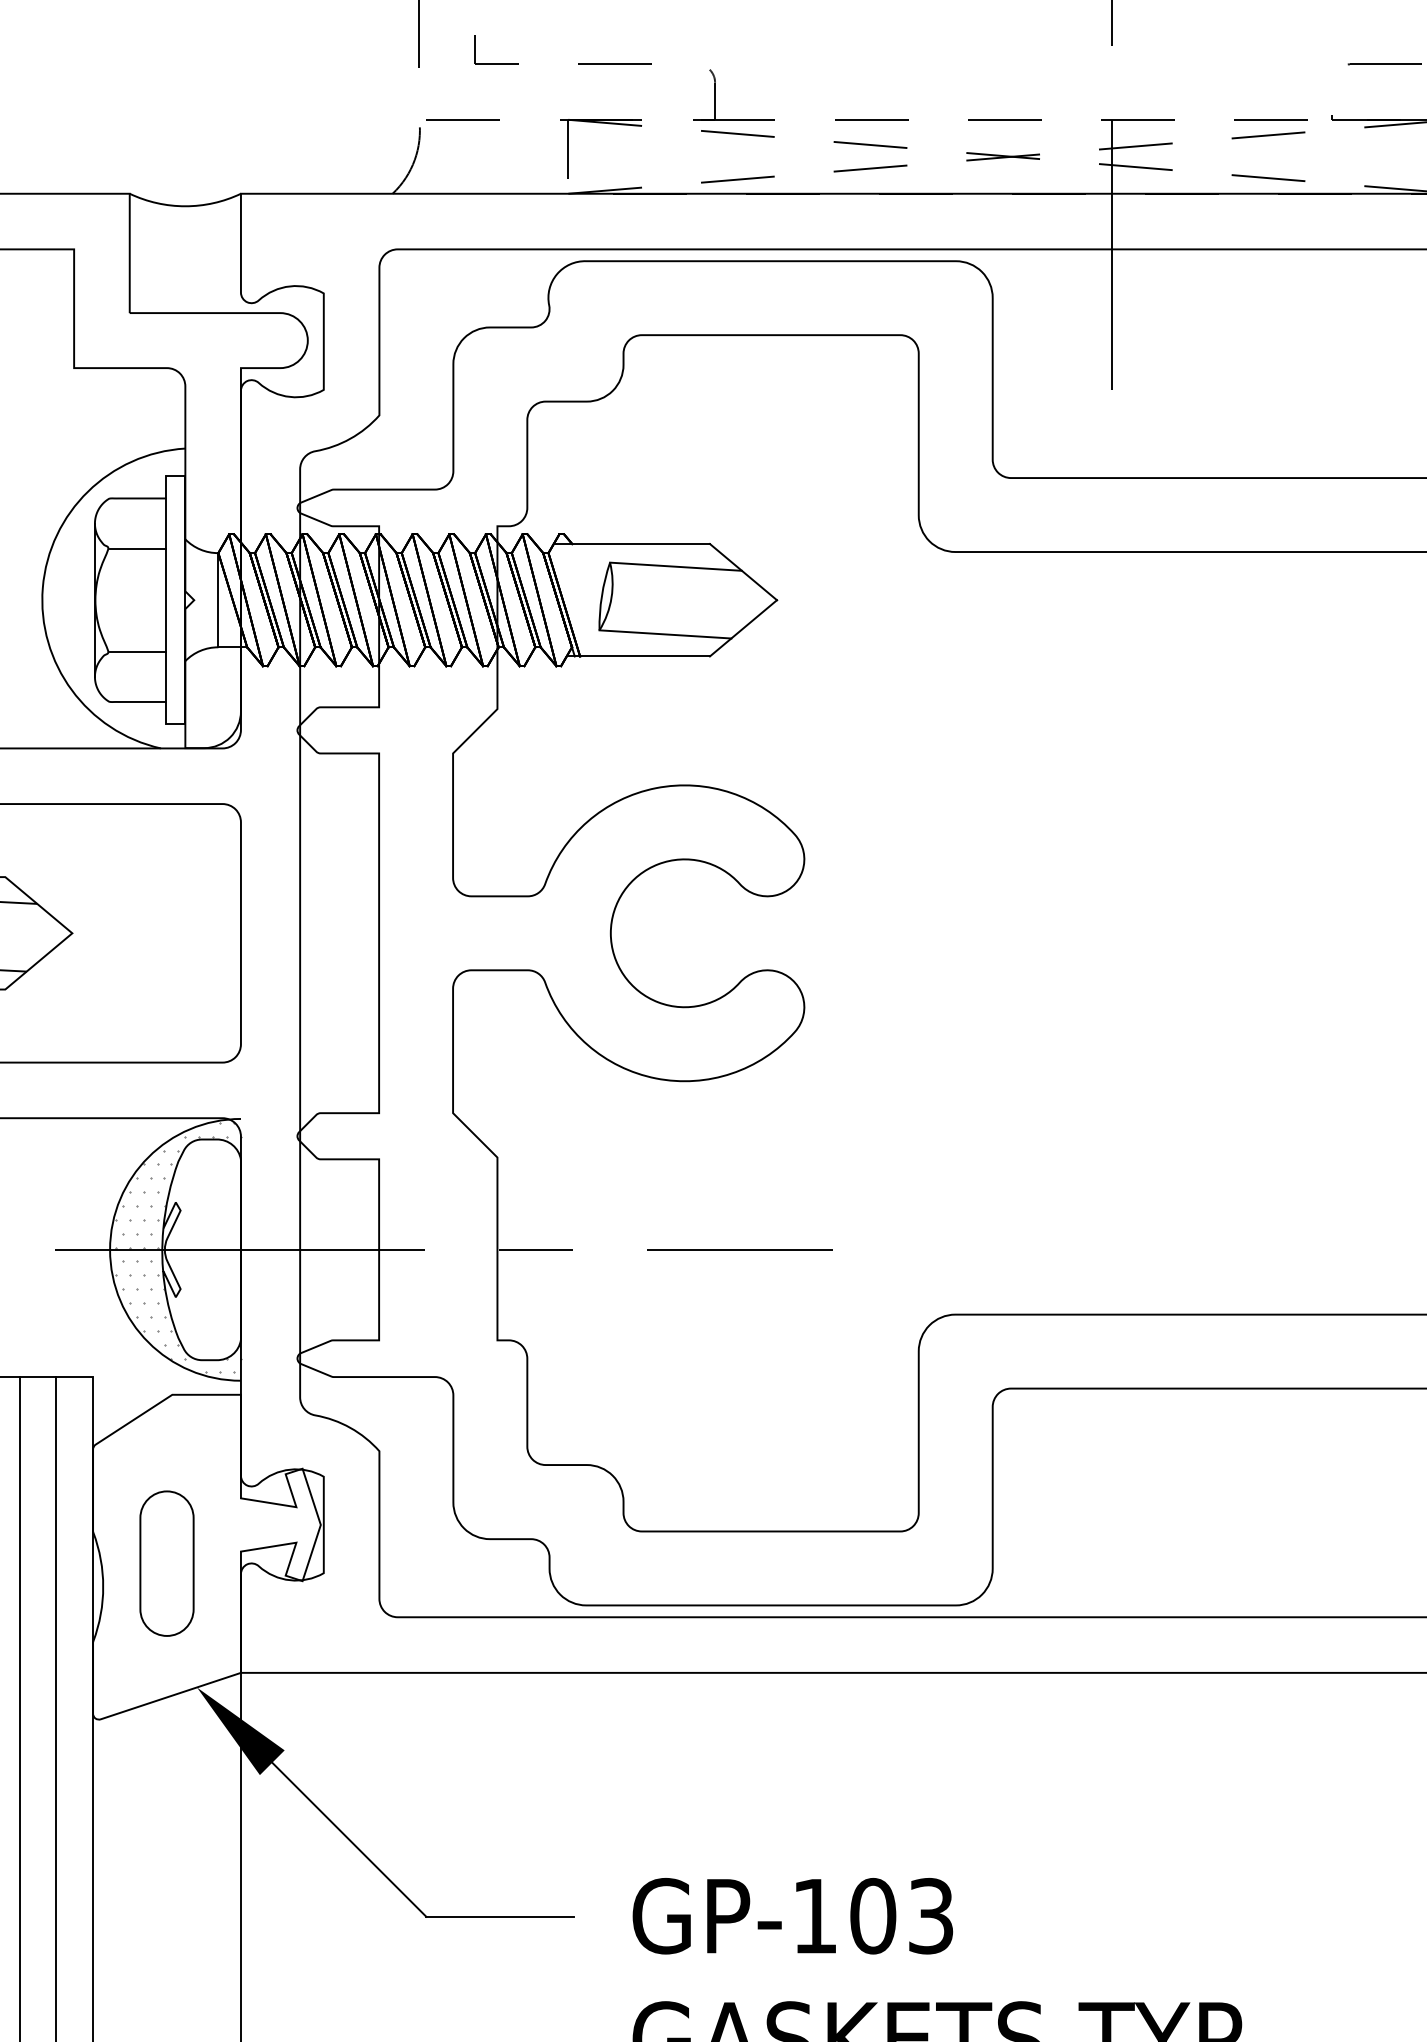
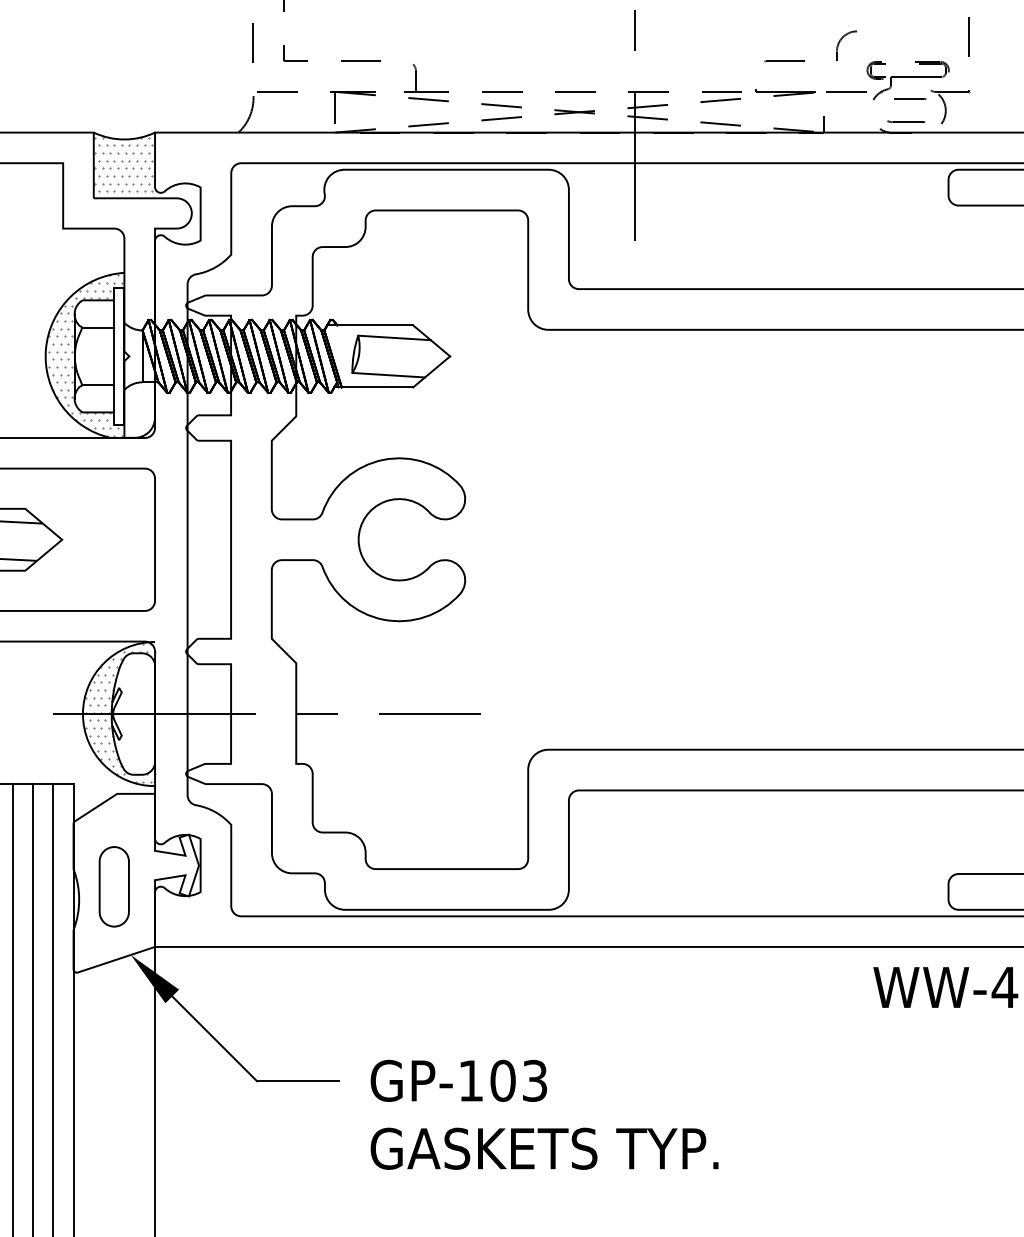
hatch: (183, 251) -> (123, 164), added
hatch: (114, 598) -> (85, 355), added

